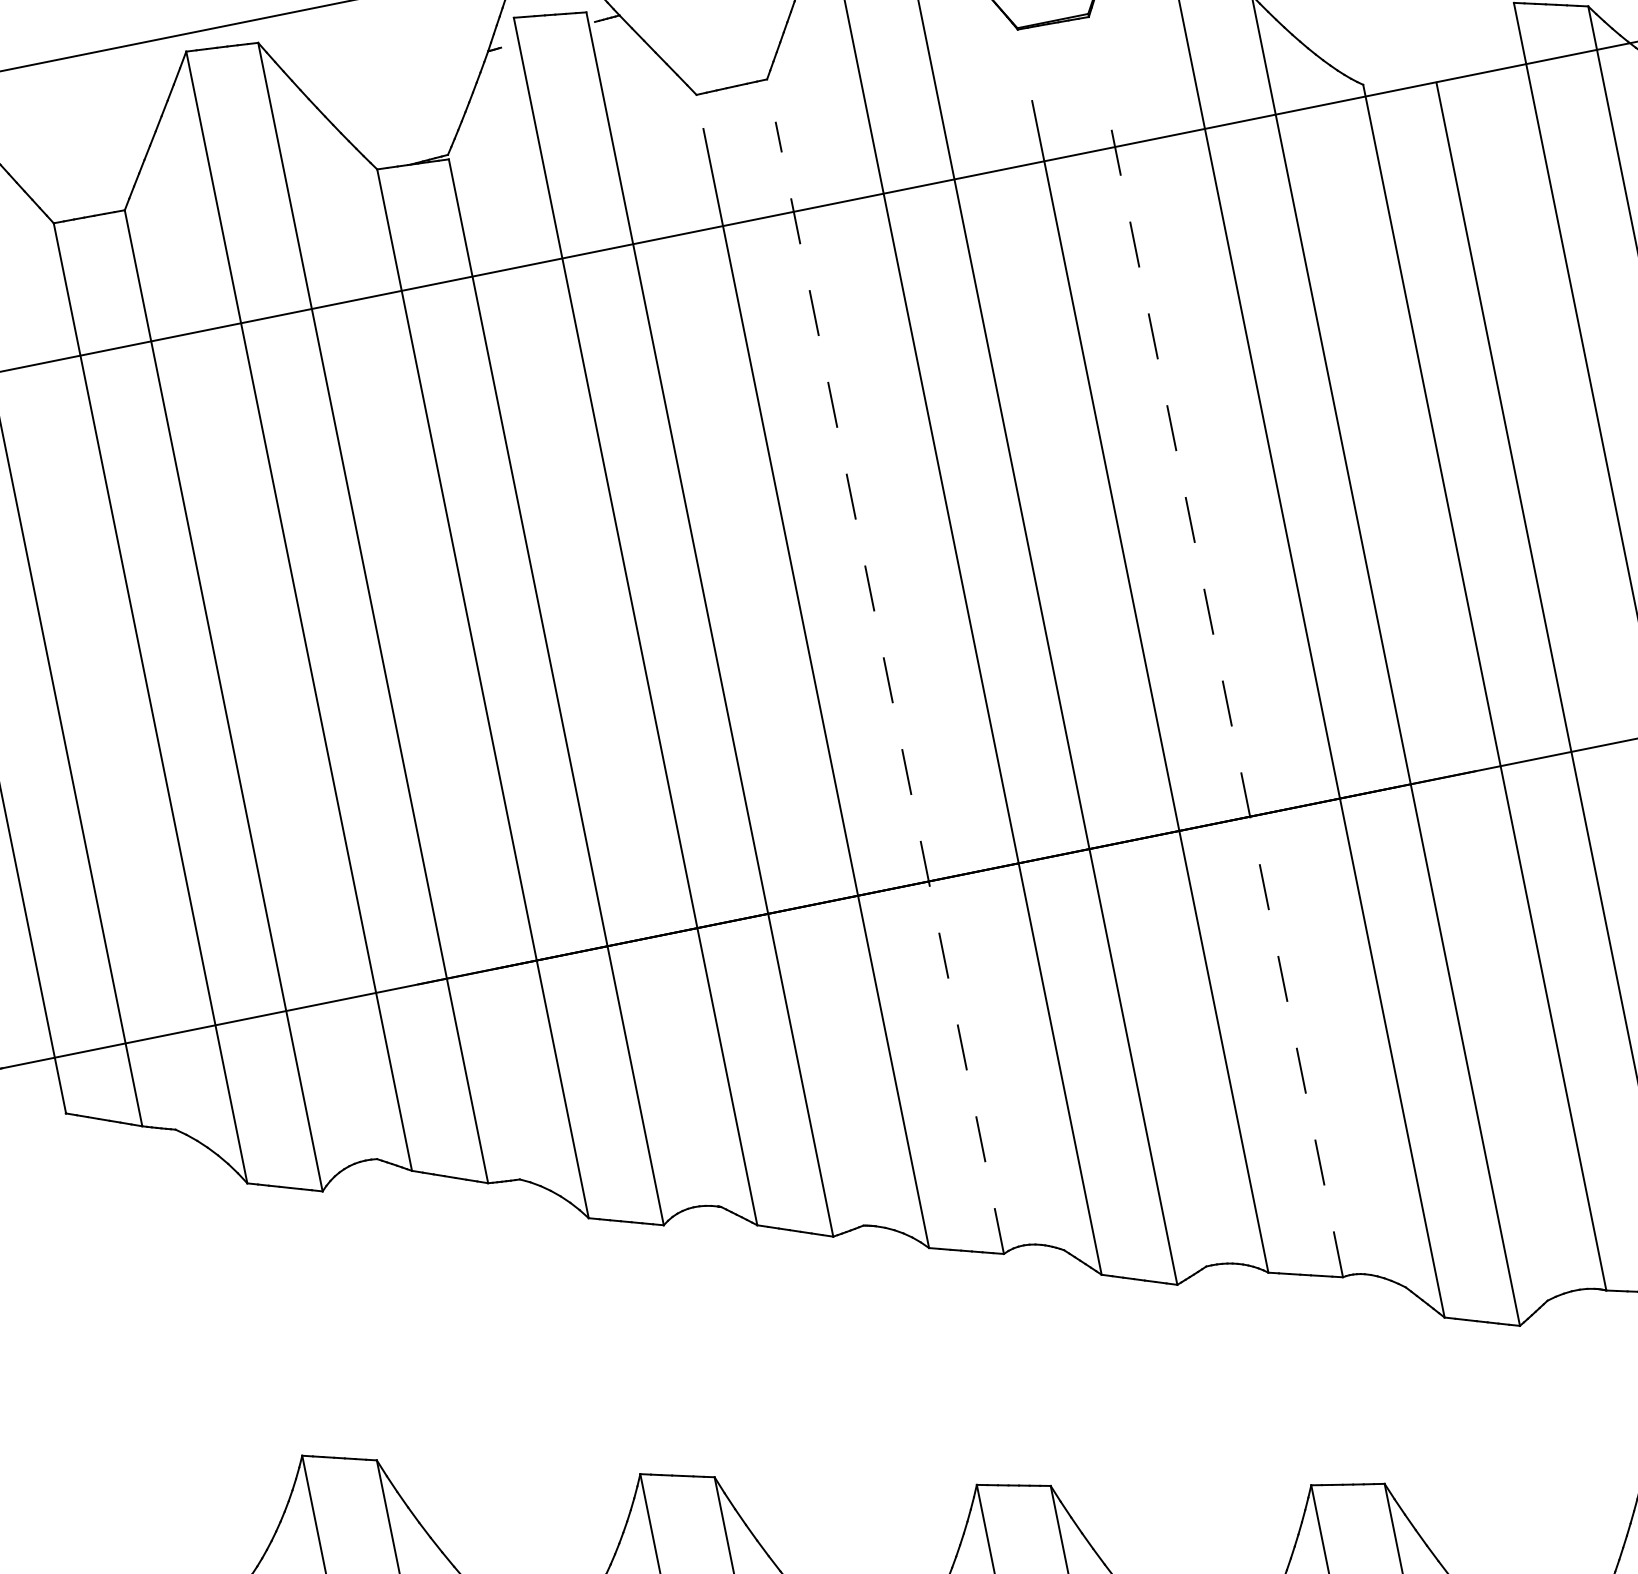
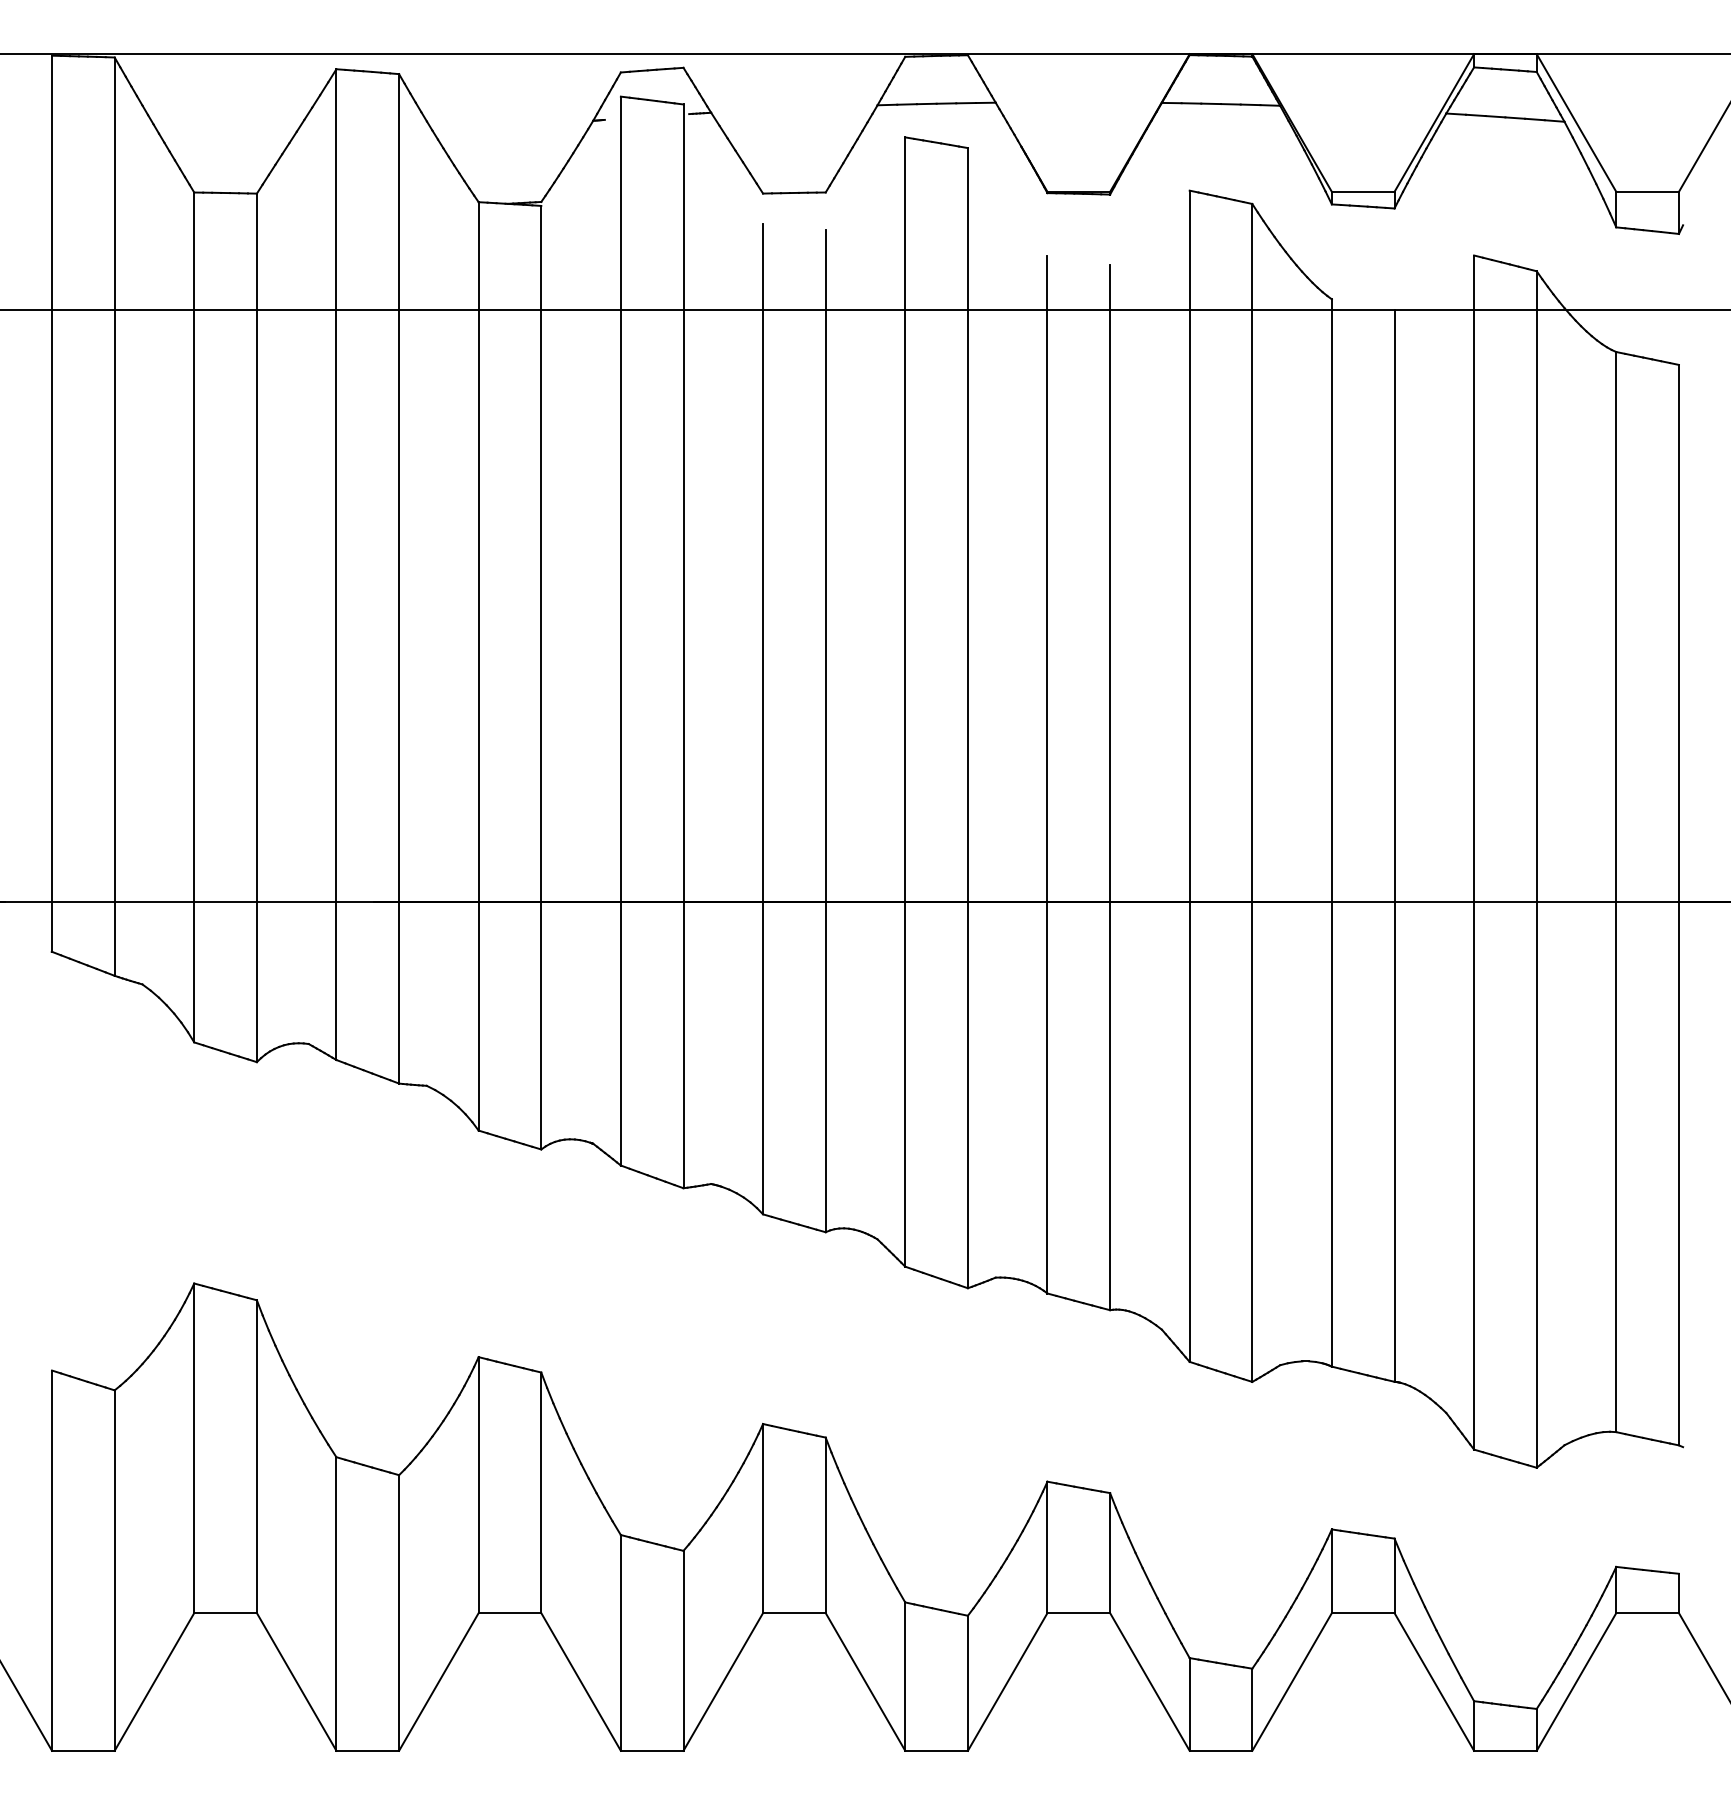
line: (1224, 686) -> (1110, 787), dashed -> solid
line: (889, 687) -> (825, 730), dashed -> solid

